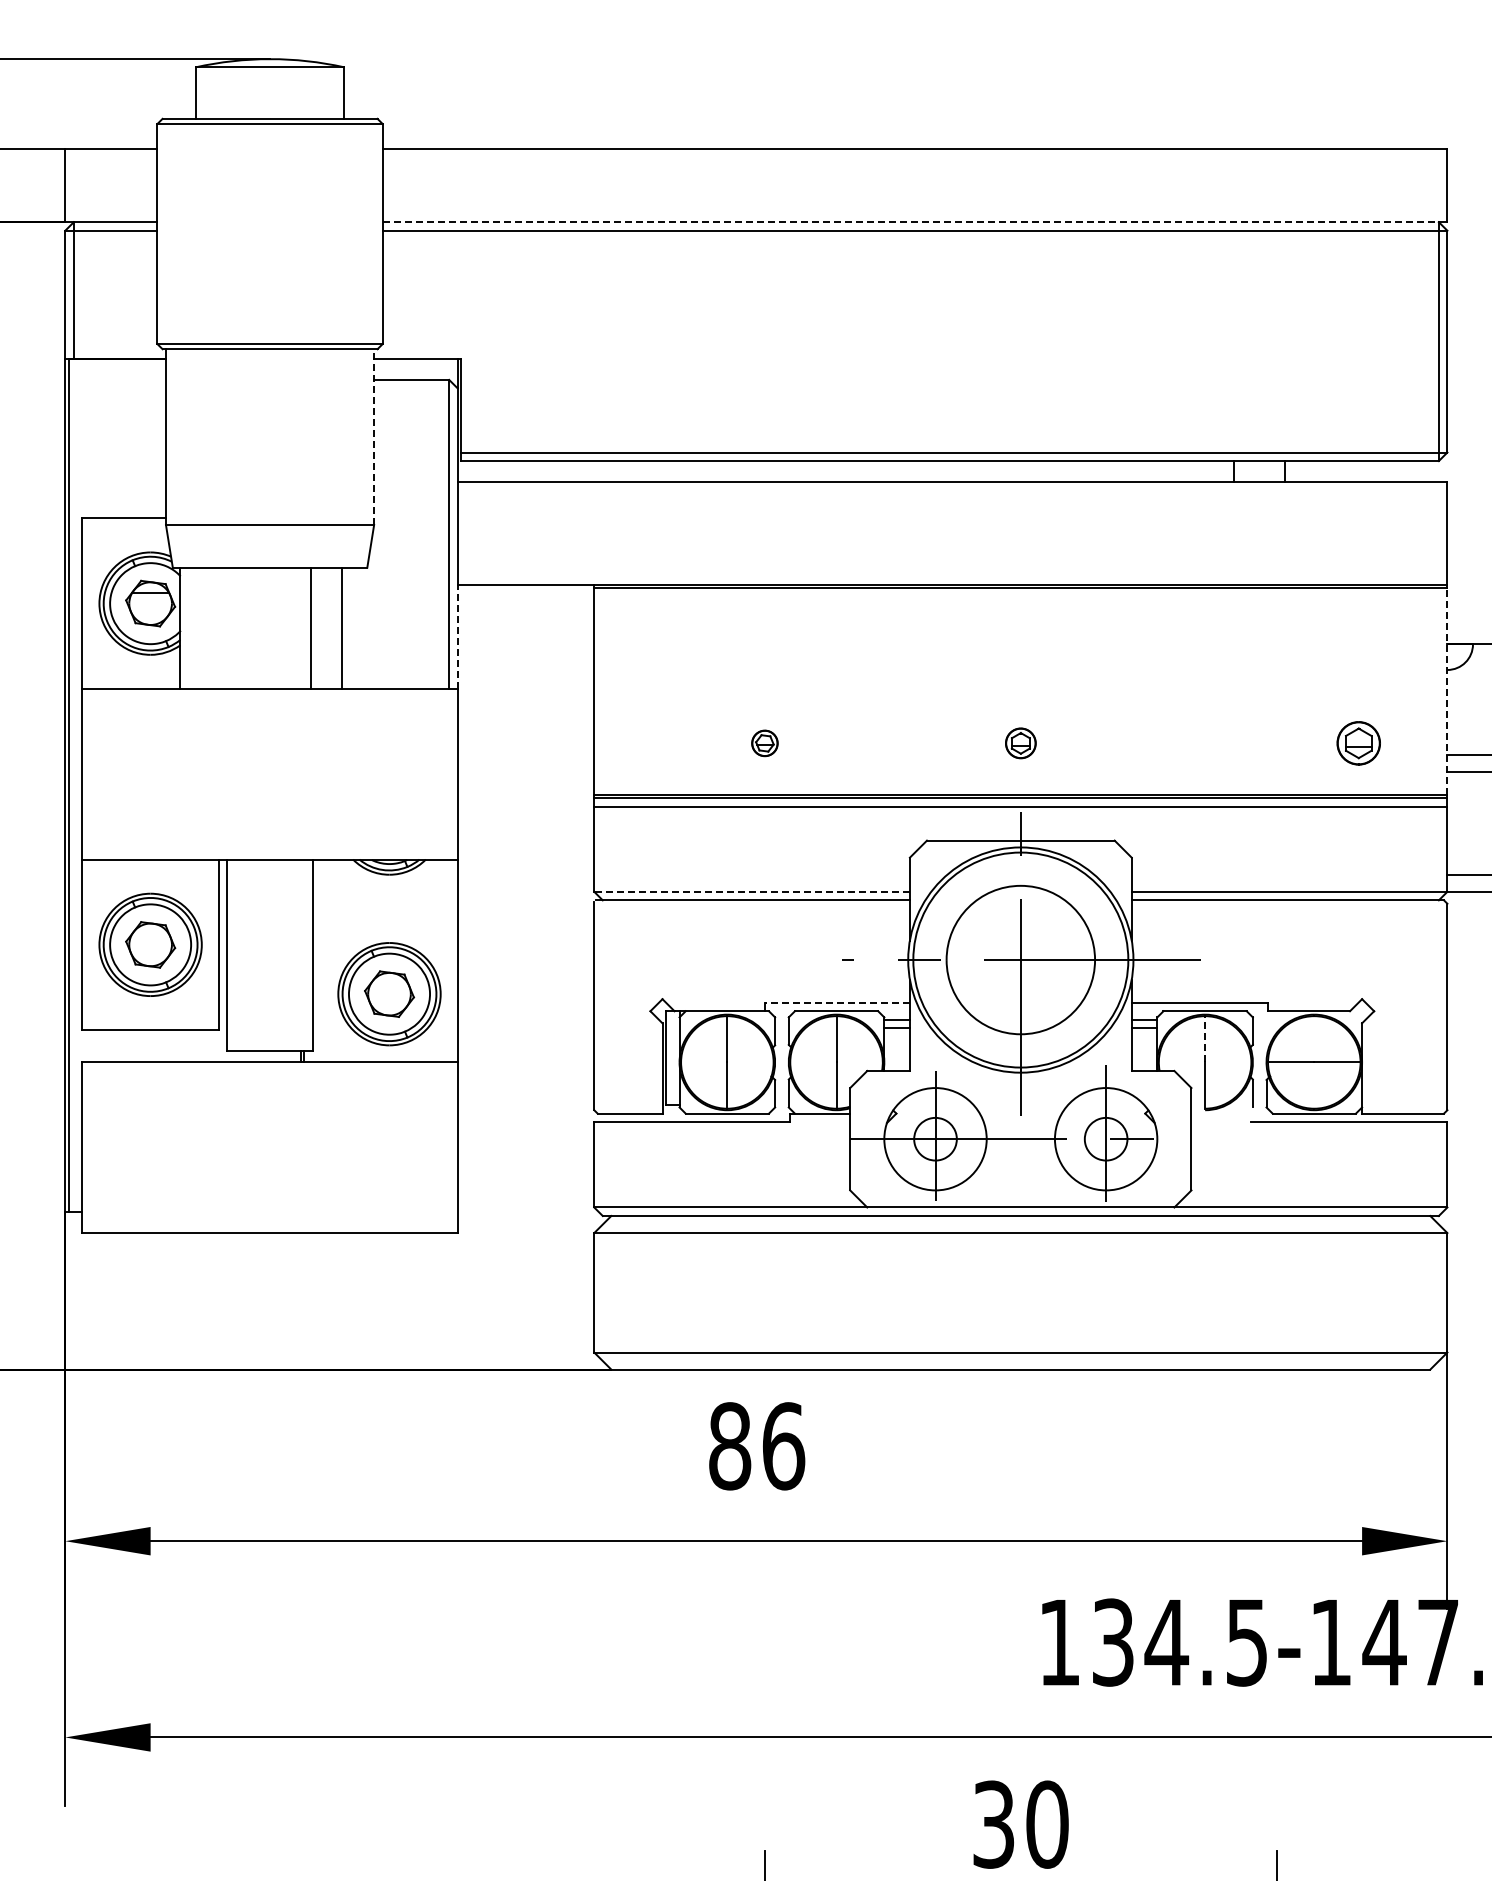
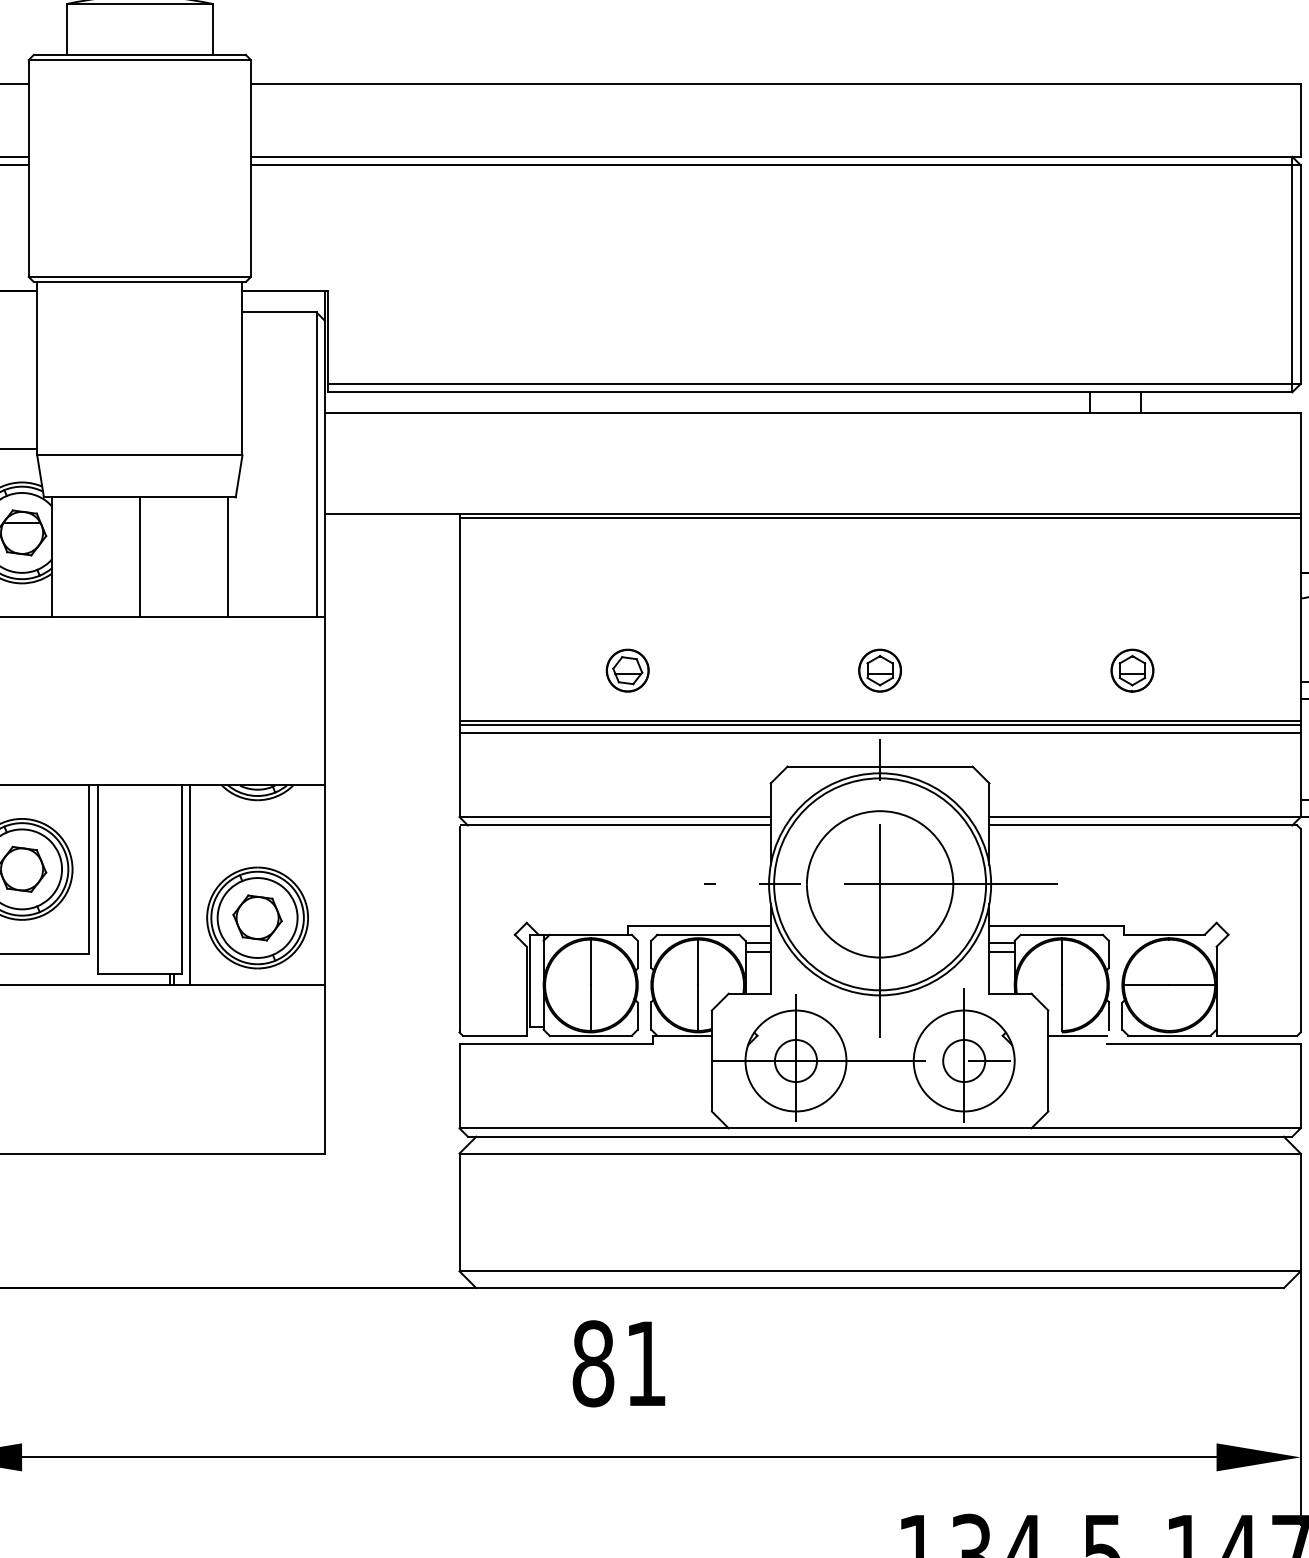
line: (911, 222) -> (772, 157), dashed -> solid
line: (374, 437) -> (242, 369), dashed -> solid
line: (310, 627) -> (228, 556), moved
line: (342, 627) -> (140, 556), moved
line: (457, 636) -> (324, 565), dashed -> solid
line: (1447, 690) -> (1300, 618), dashed -> solid
part: (764, 743) -> (627, 670), size x1.67
part: (1020, 743) -> (879, 670), size x1.43
part: (1358, 743) -> (1132, 670), moved
line: (752, 891) -> (615, 816), dashed -> solid
line: (321, 960) -> (190, 884), added
line: (837, 1002) -> (699, 926), dashed -> solid
line: (1205, 1038) -> (1062, 961), dashed -> solid
line: (1221, 1113) -> (1077, 1035), added
text: (784, 1446) -> (647, 1363), 86 -> 81

